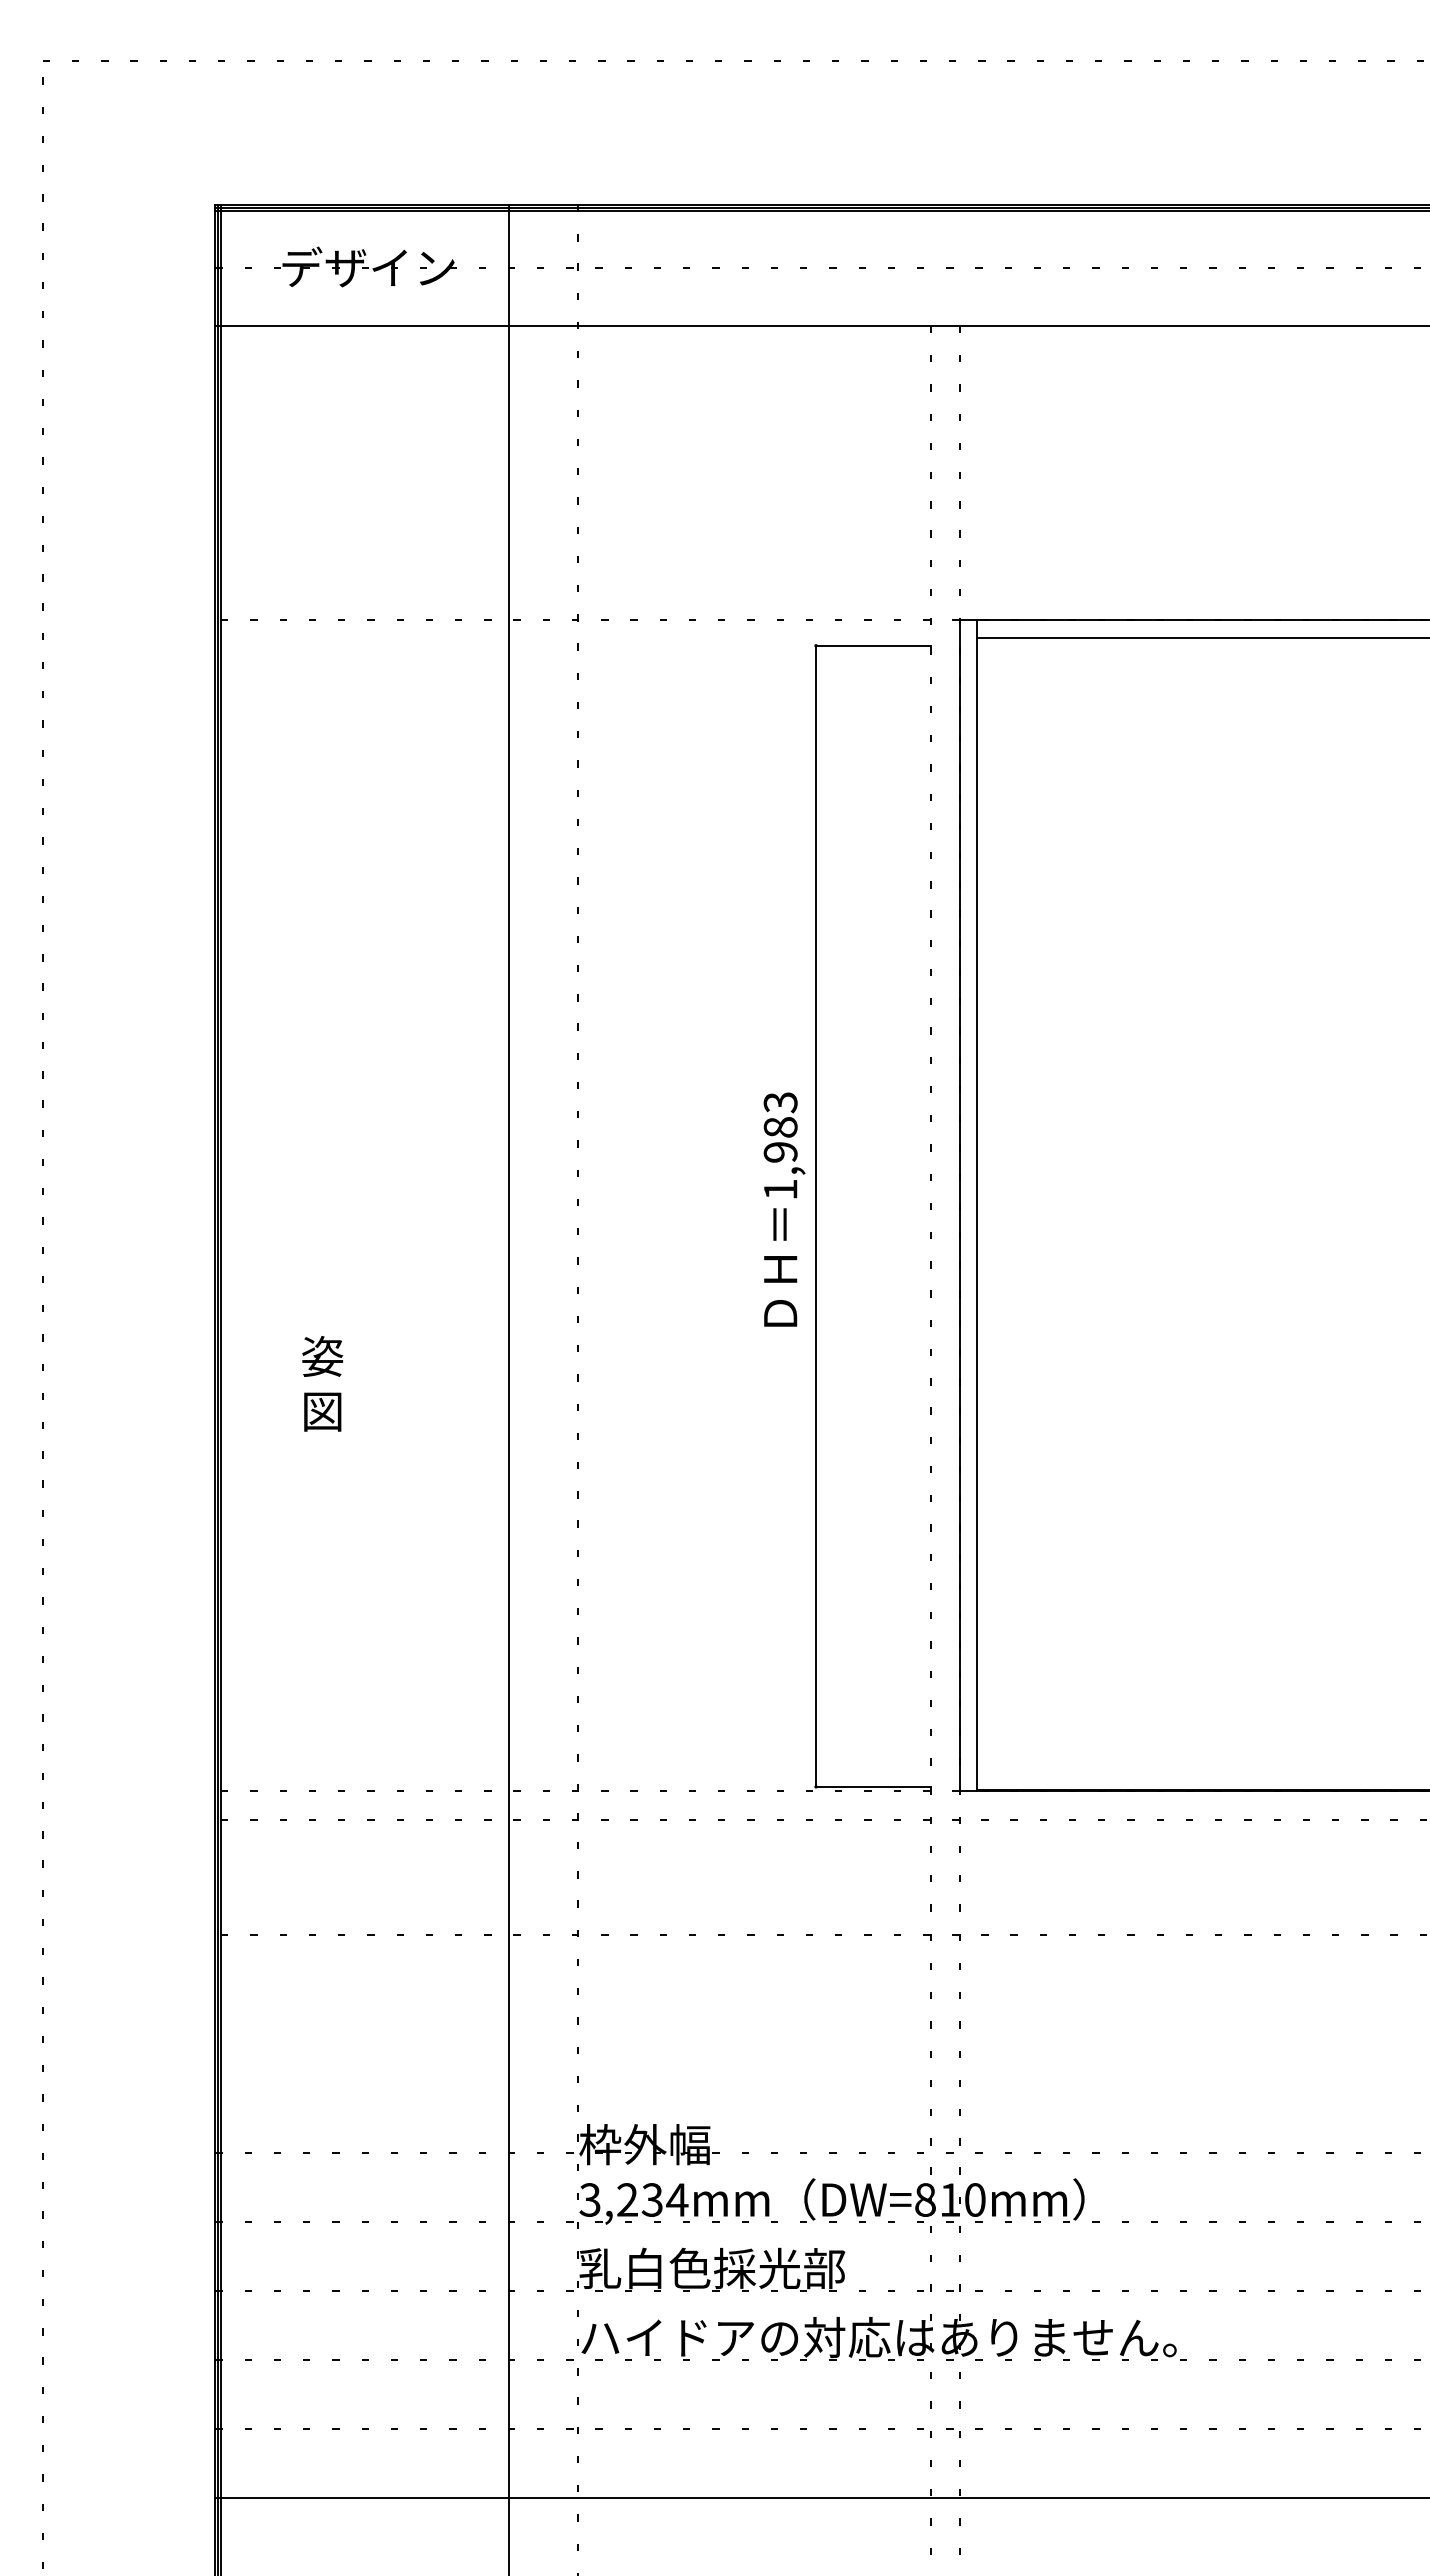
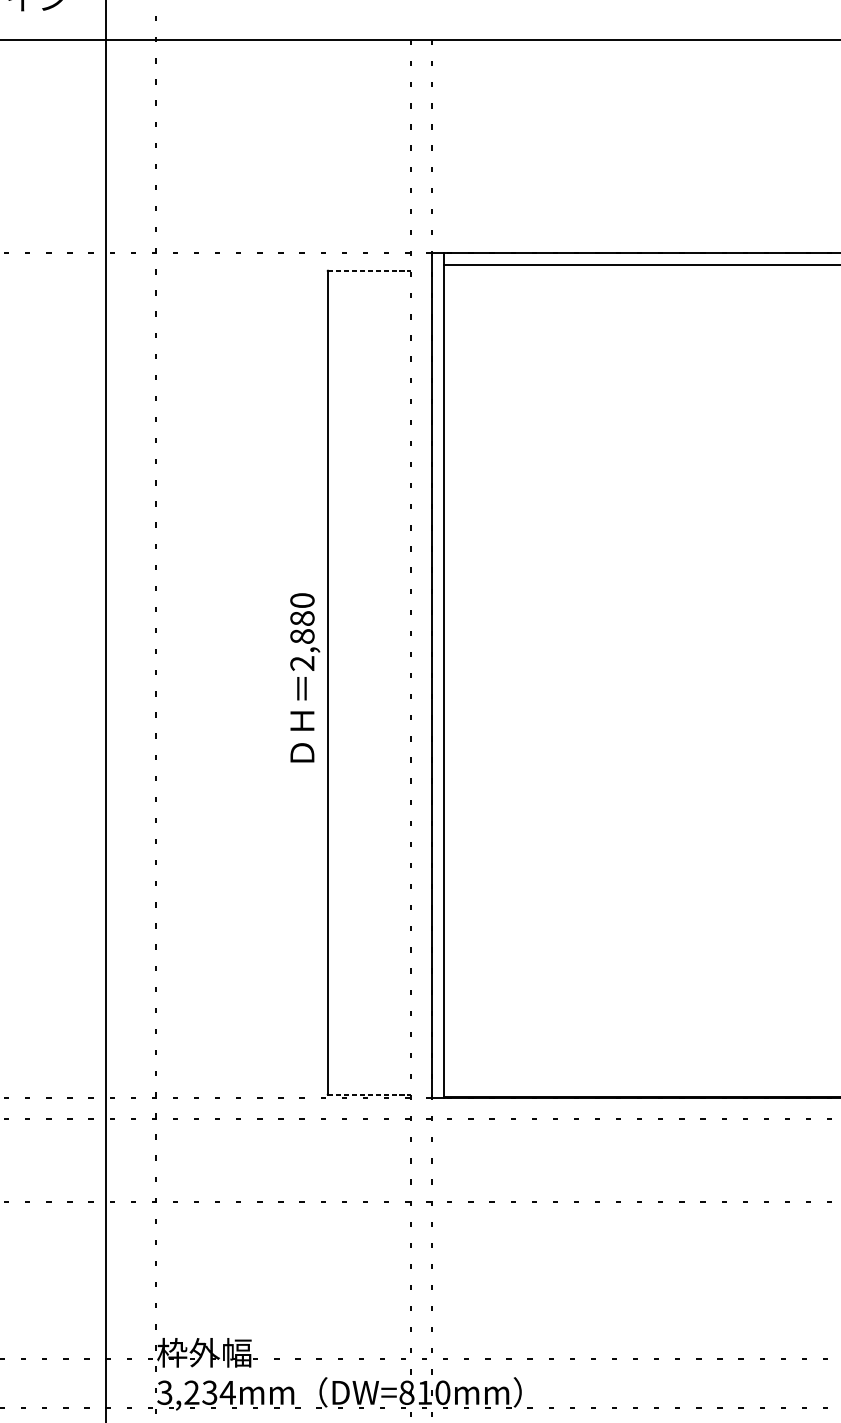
line: (873, 645) -> (369, 270), solid -> dashed
text: (780, 1146) -> (302, 632), 1,983 -> 2,880
line: (873, 1786) -> (369, 1094), solid -> dashed

